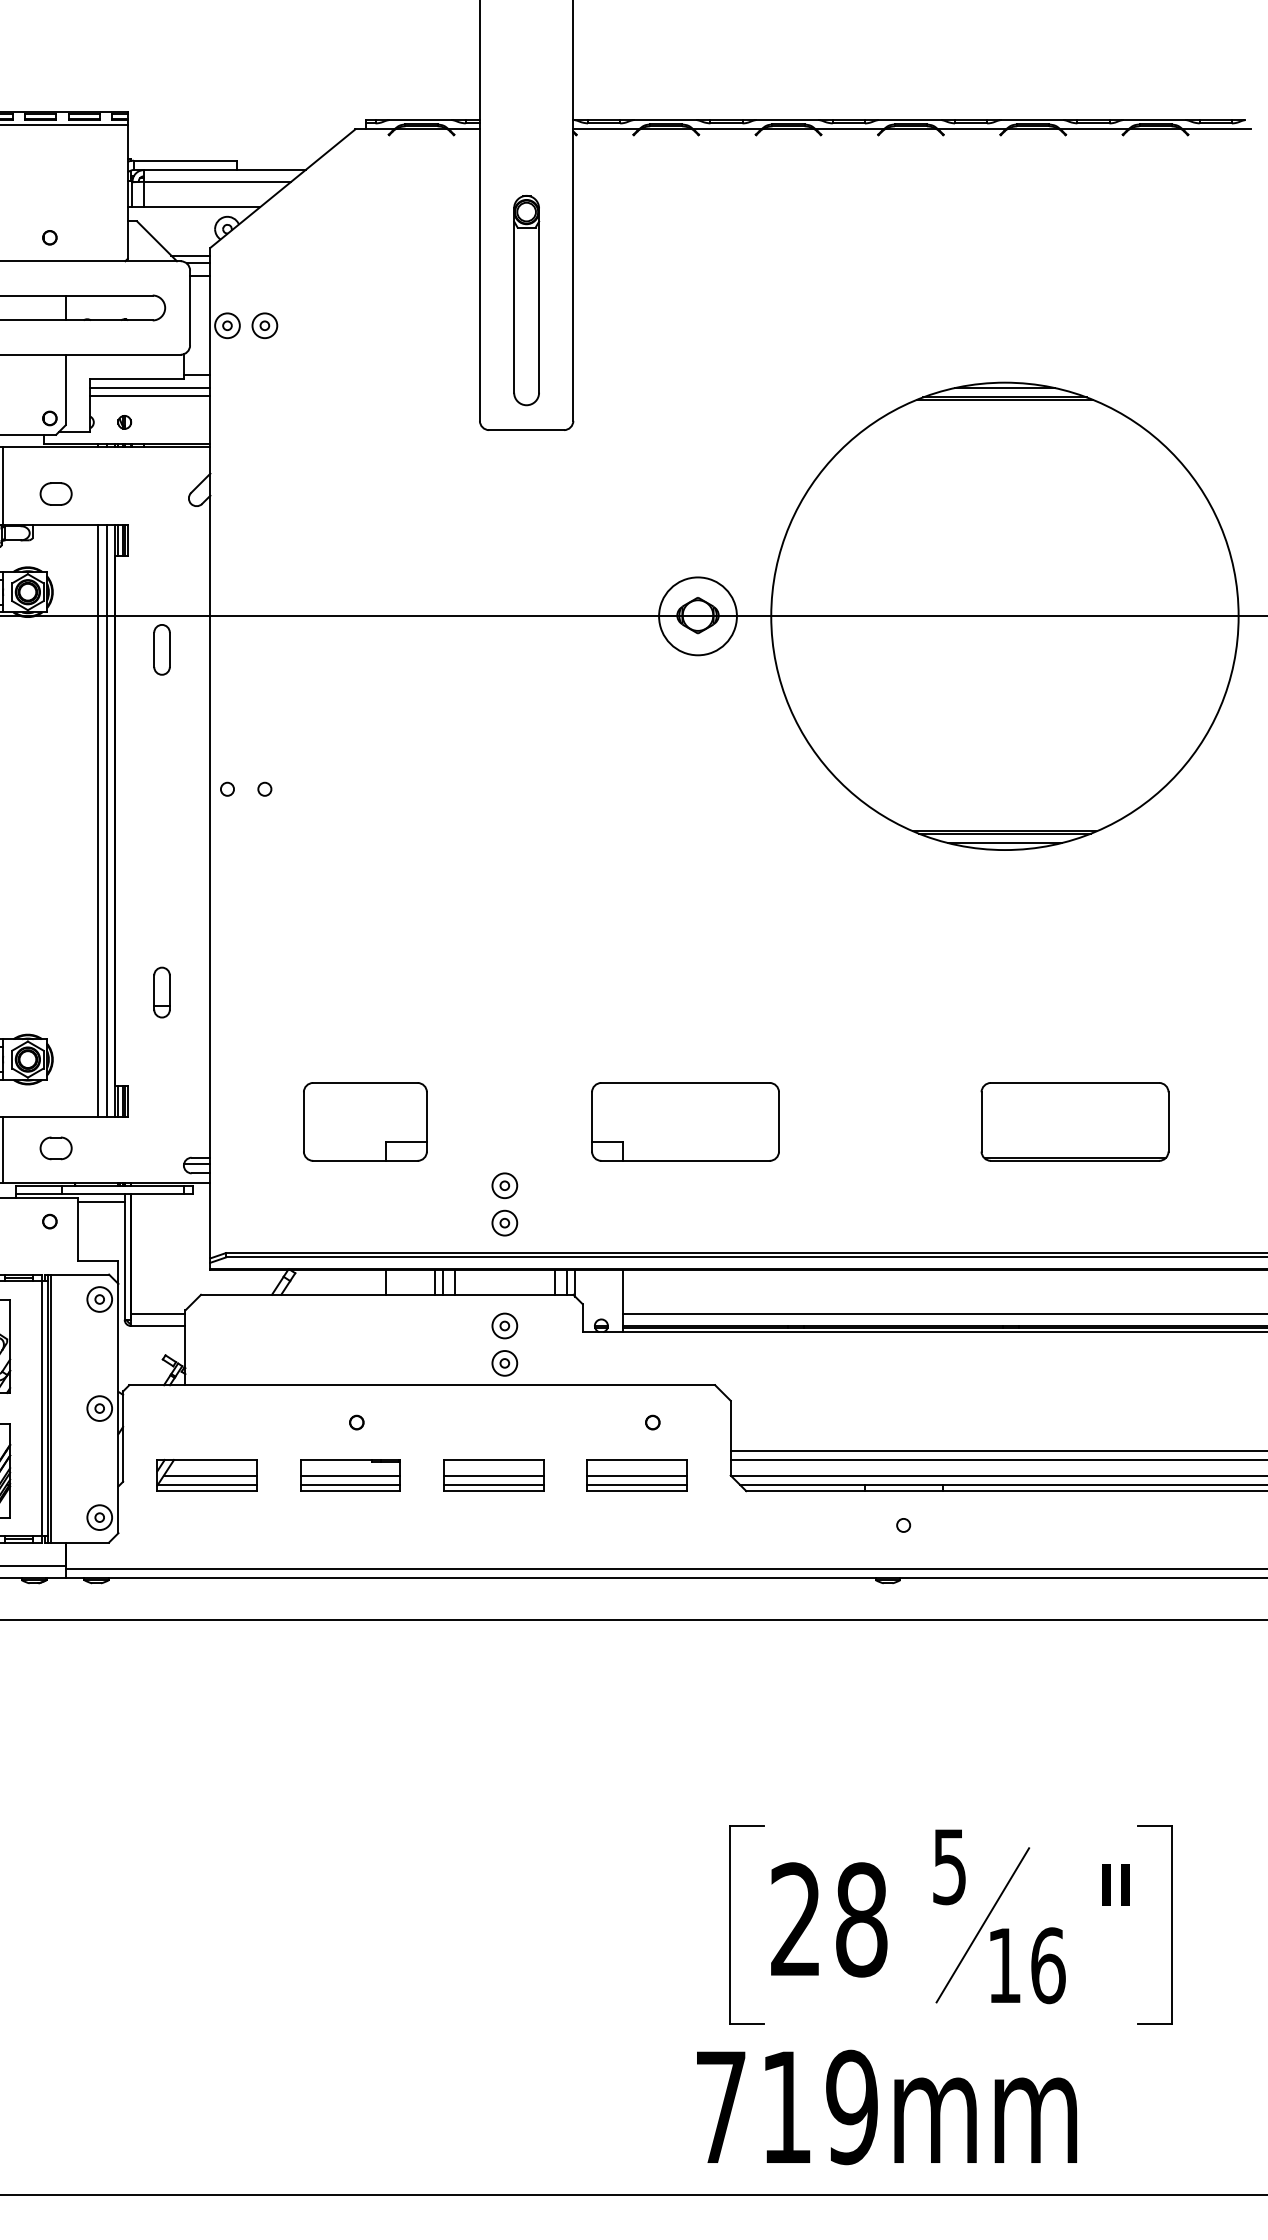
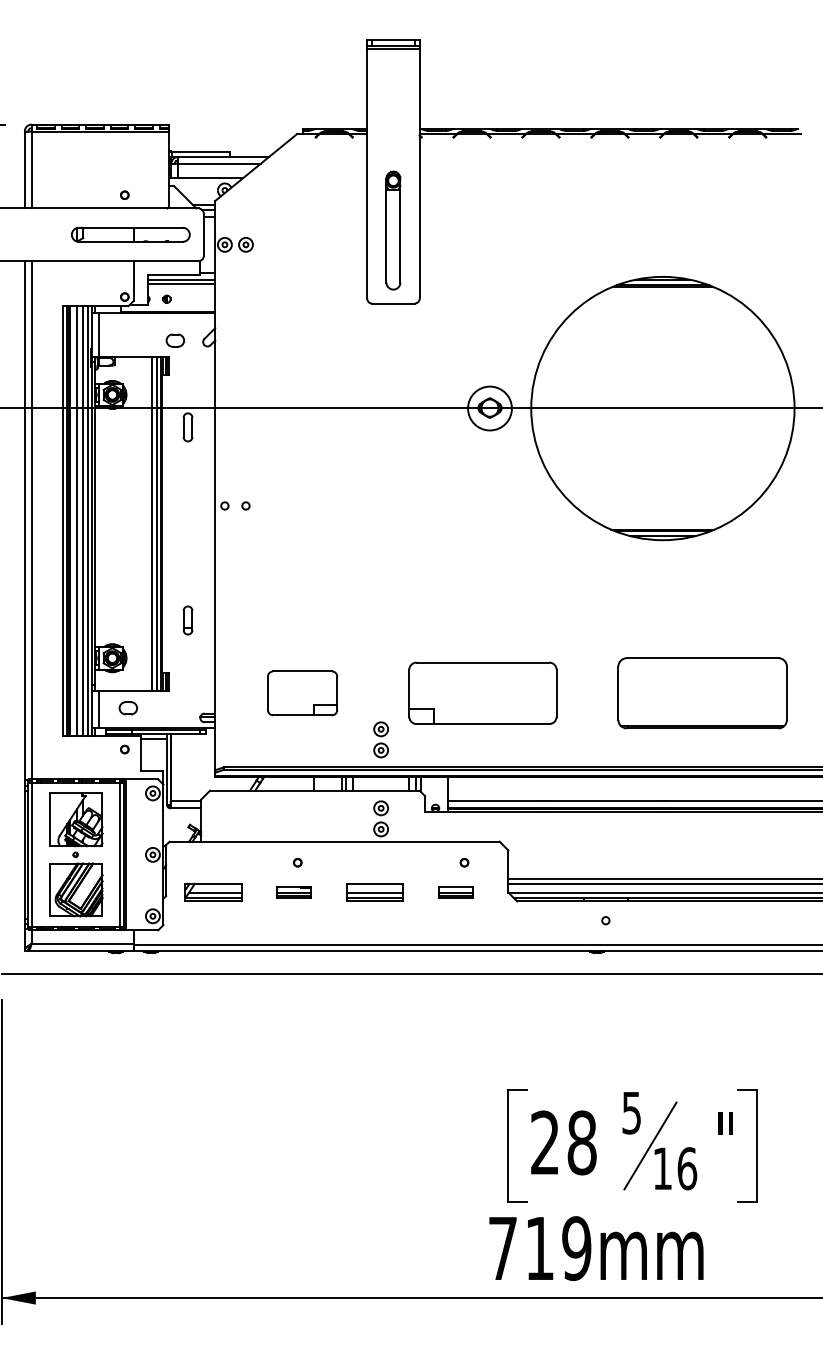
part: (54, 493) -> (174, 340), moved
part: (684, 1122) -> (482, 693), size x1.4
part: (1073, 1122) -> (701, 693), size x1.6
part: (349, 1475) -> (293, 892), size x0.6
part: (636, 1475) -> (455, 892), size x0.6

